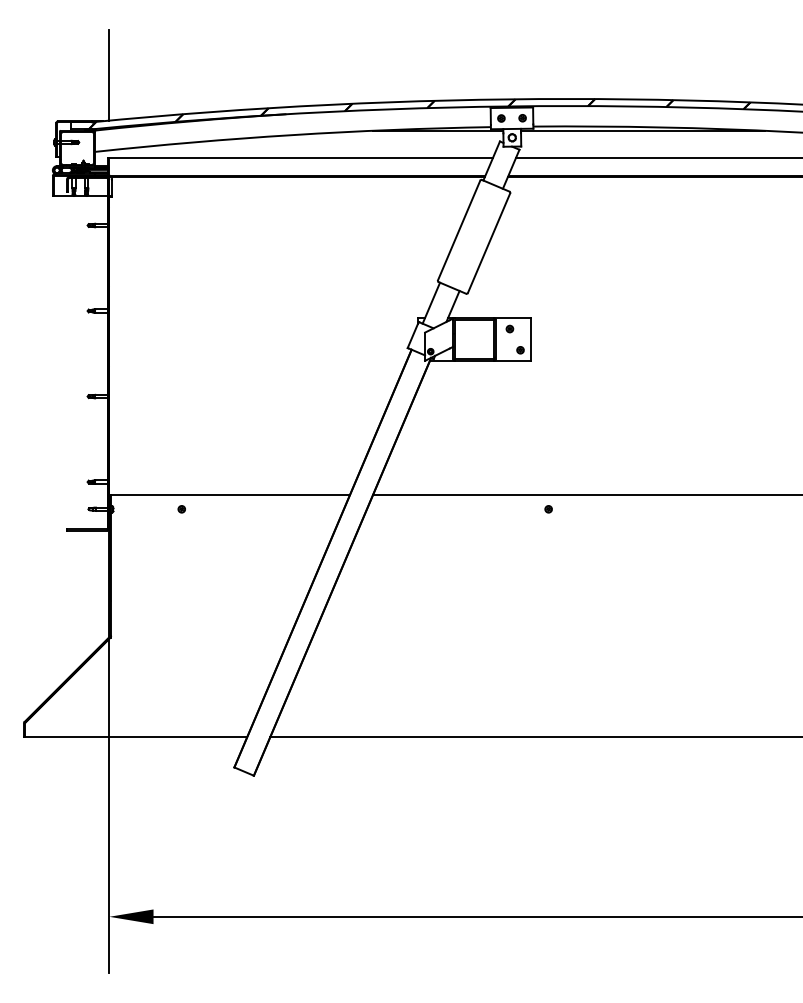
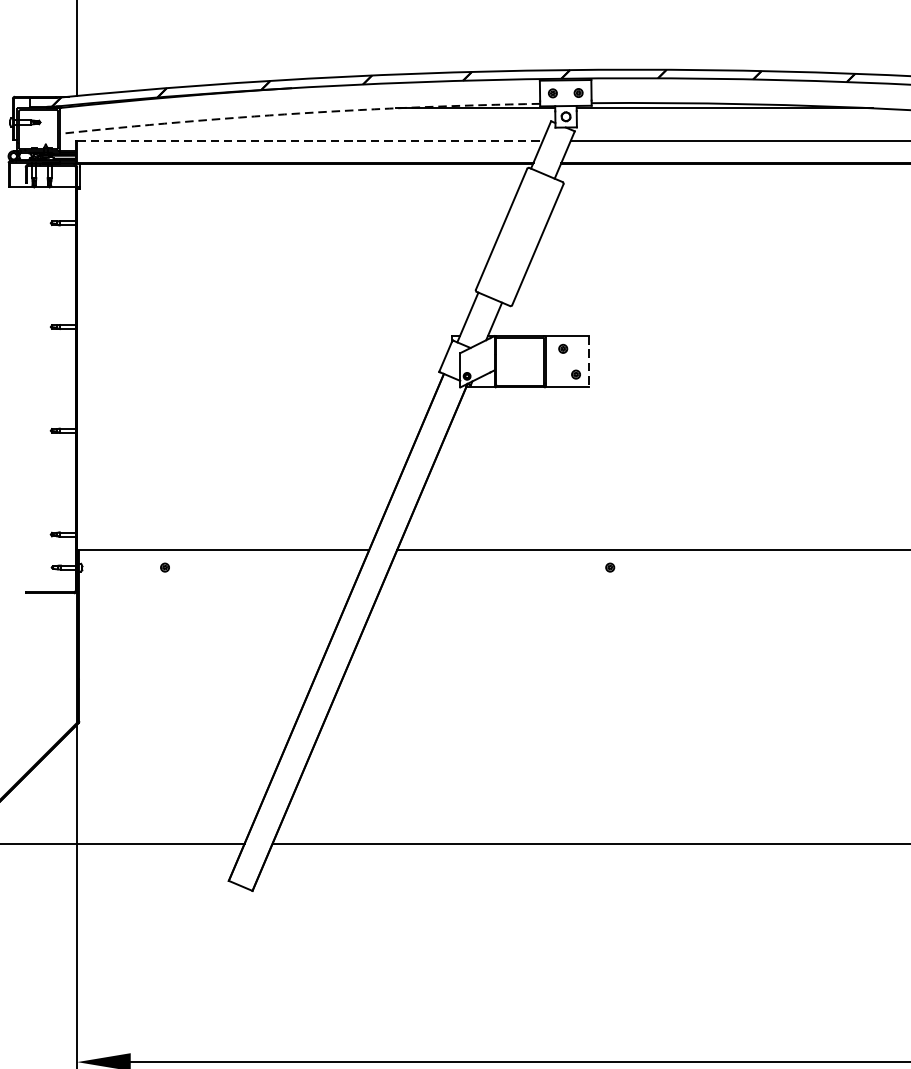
arc: (292, 135) -> (299, 113), solid -> dashed
line: (301, 158) -> (310, 141), solid -> dashed
line: (531, 340) -> (589, 362), solid -> dashed

